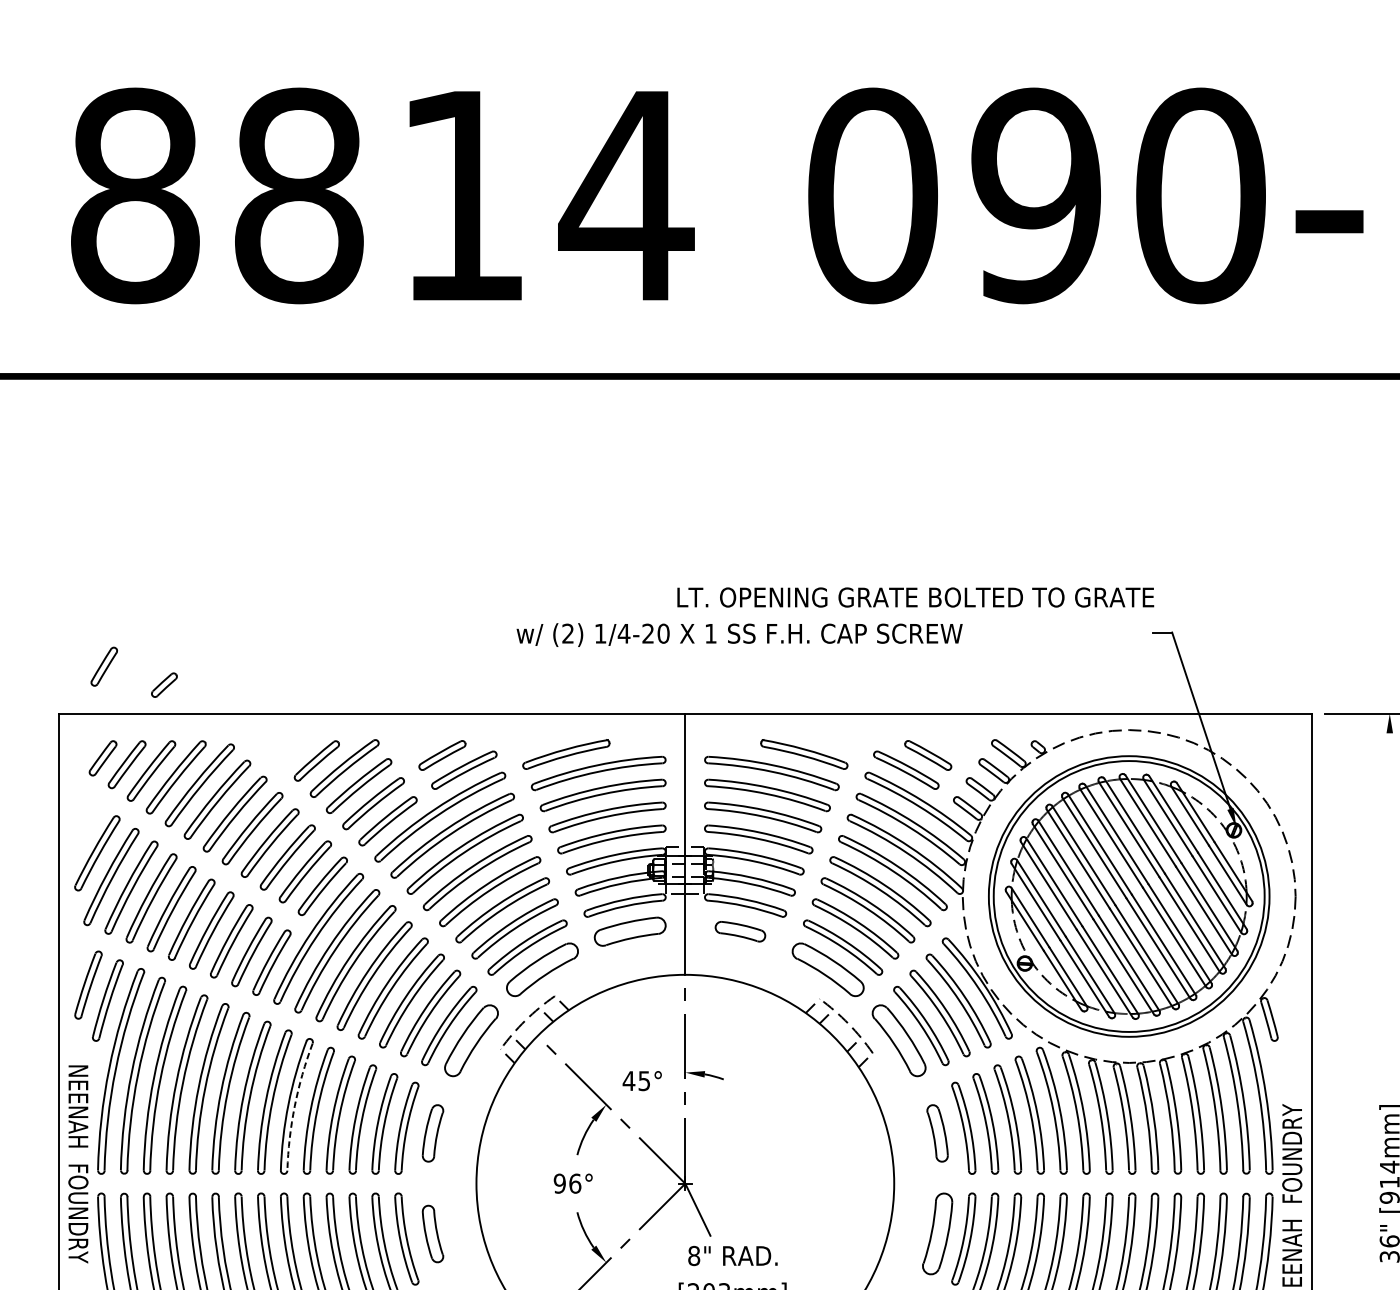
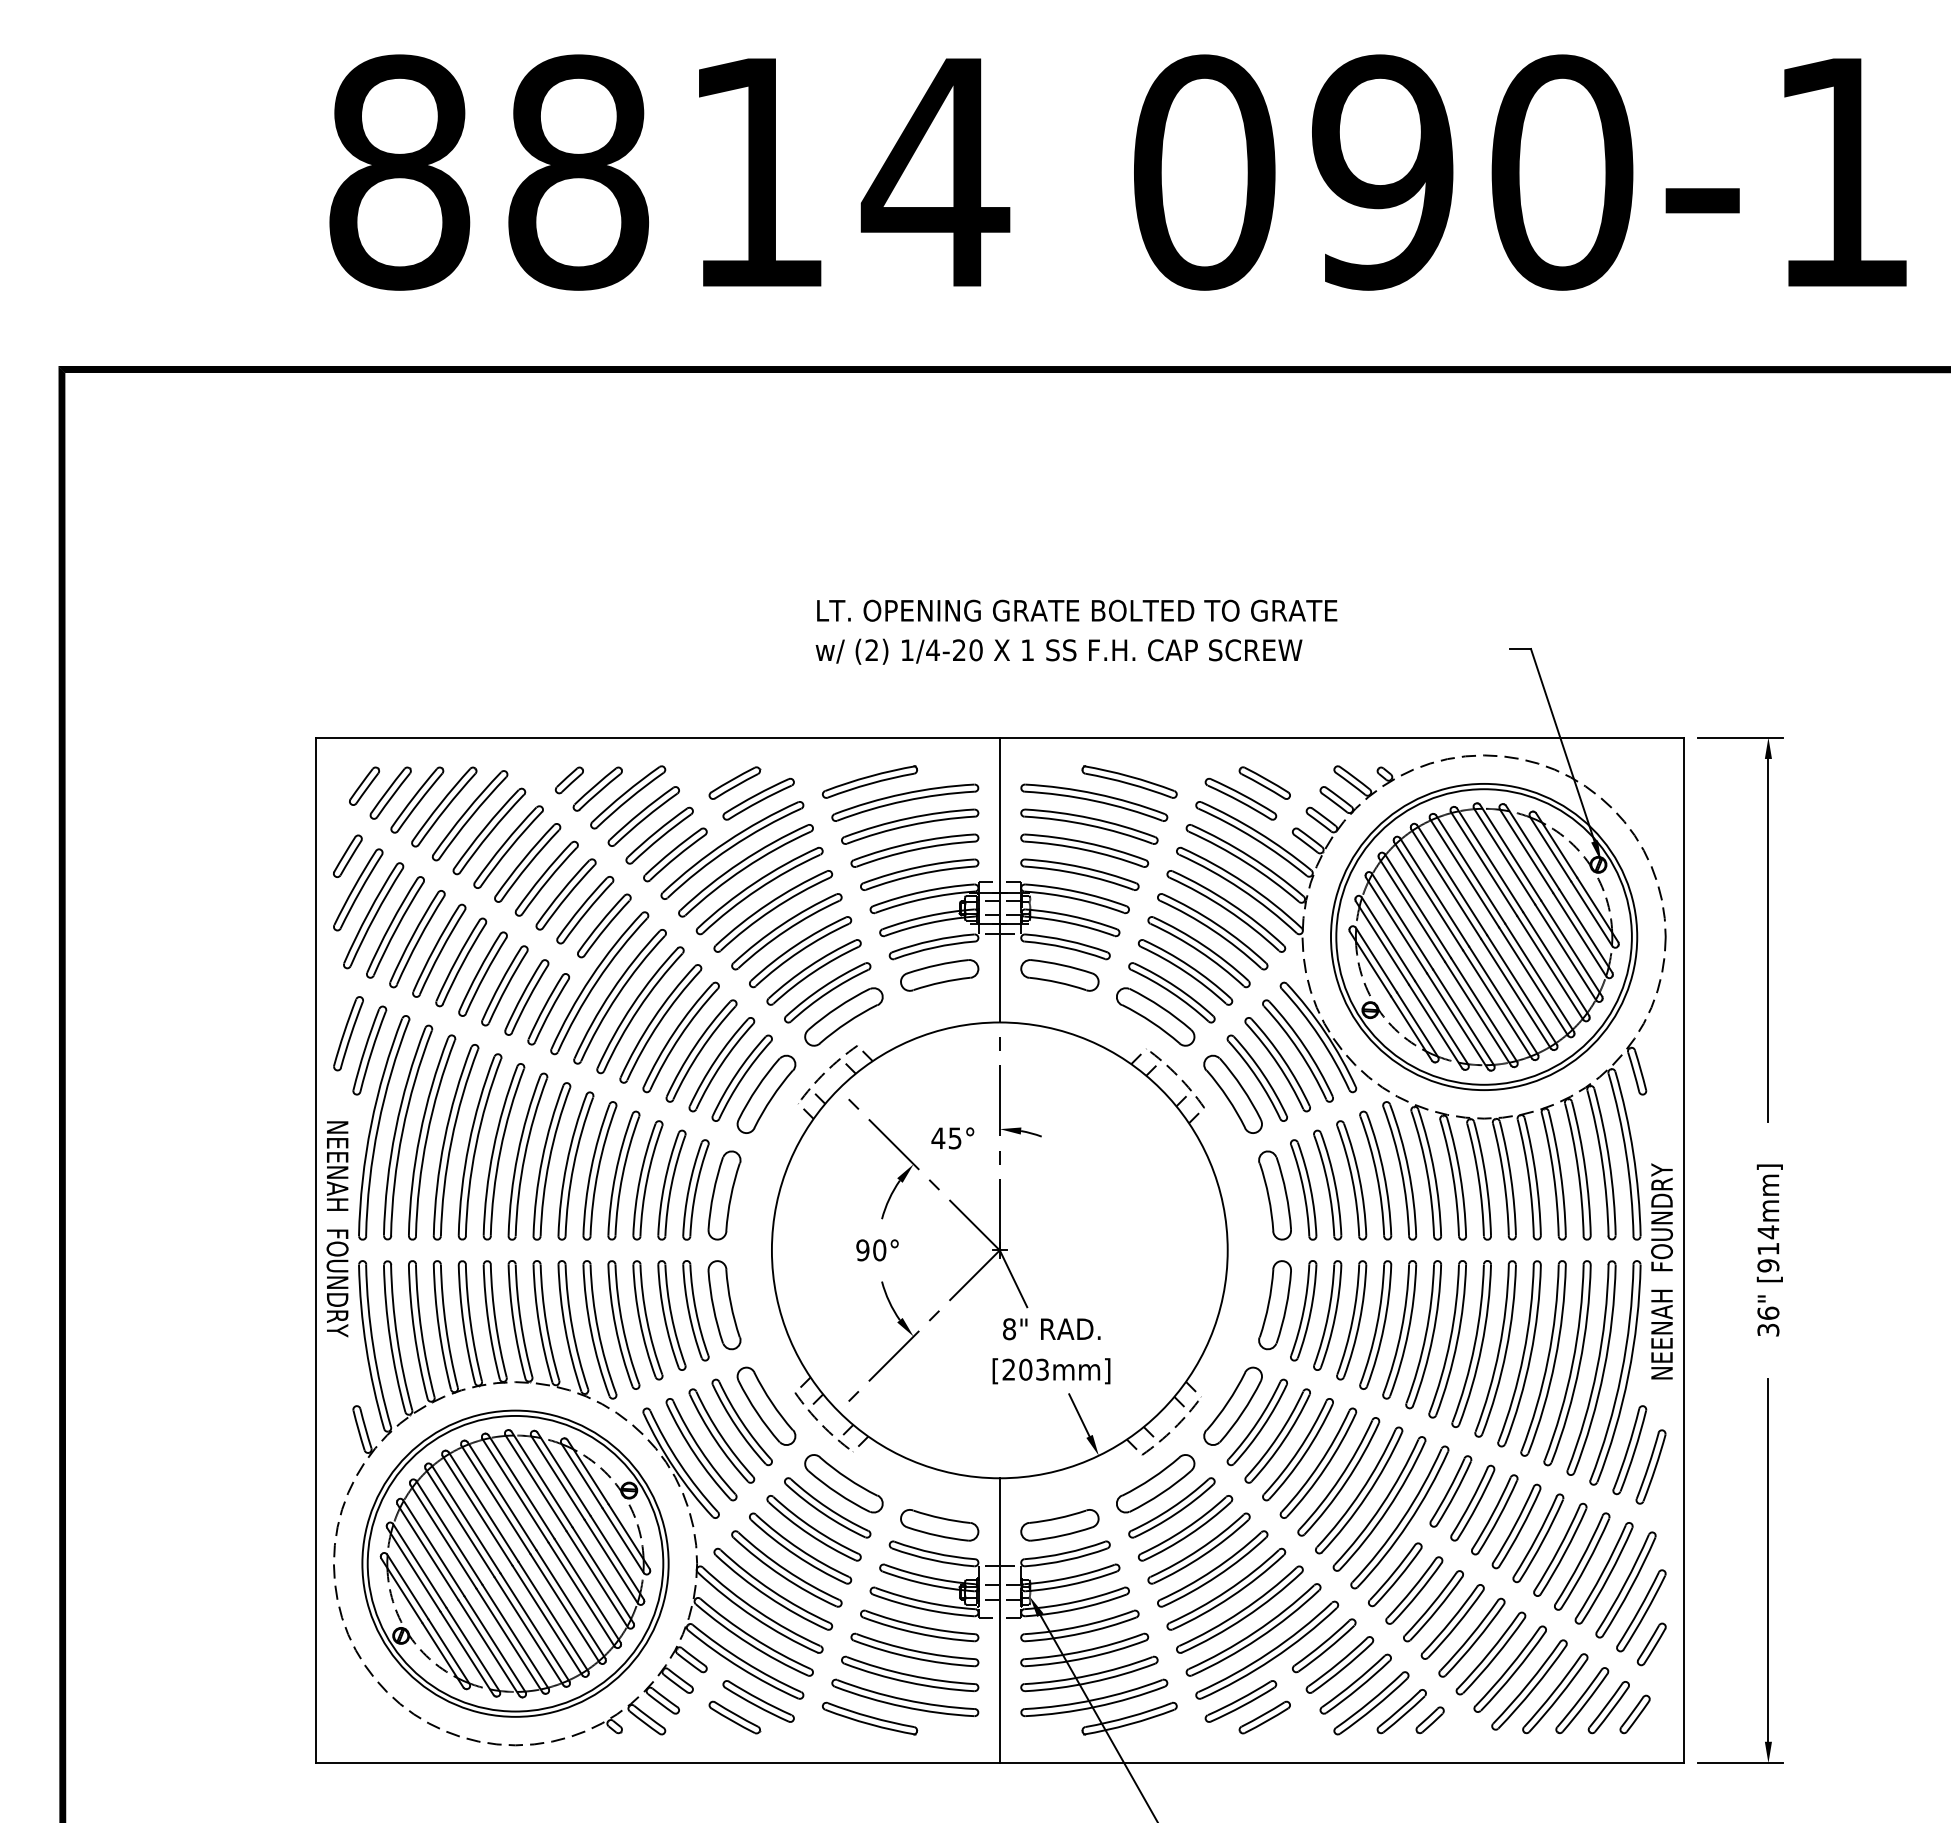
text: (916, 597) -> (1077, 610), moved
part: (103, 665) -> (347, 855), moved
part: (163, 685) -> (568, 780), moved
line: (1389, 899) -> (1768, 940), added
part: (740, 931) -> (1059, 975), size x1.43
arc: (294, 1105) -> (573, 1165), dashed -> solid
part: (433, 1133) -> (724, 1195), size x1.43
part: (937, 1133) -> (1274, 1195), size x1.43
text: (575, 1183) -> (879, 1250), 96° -> 90°
part: (433, 1234) -> (724, 1305), size x1.43

